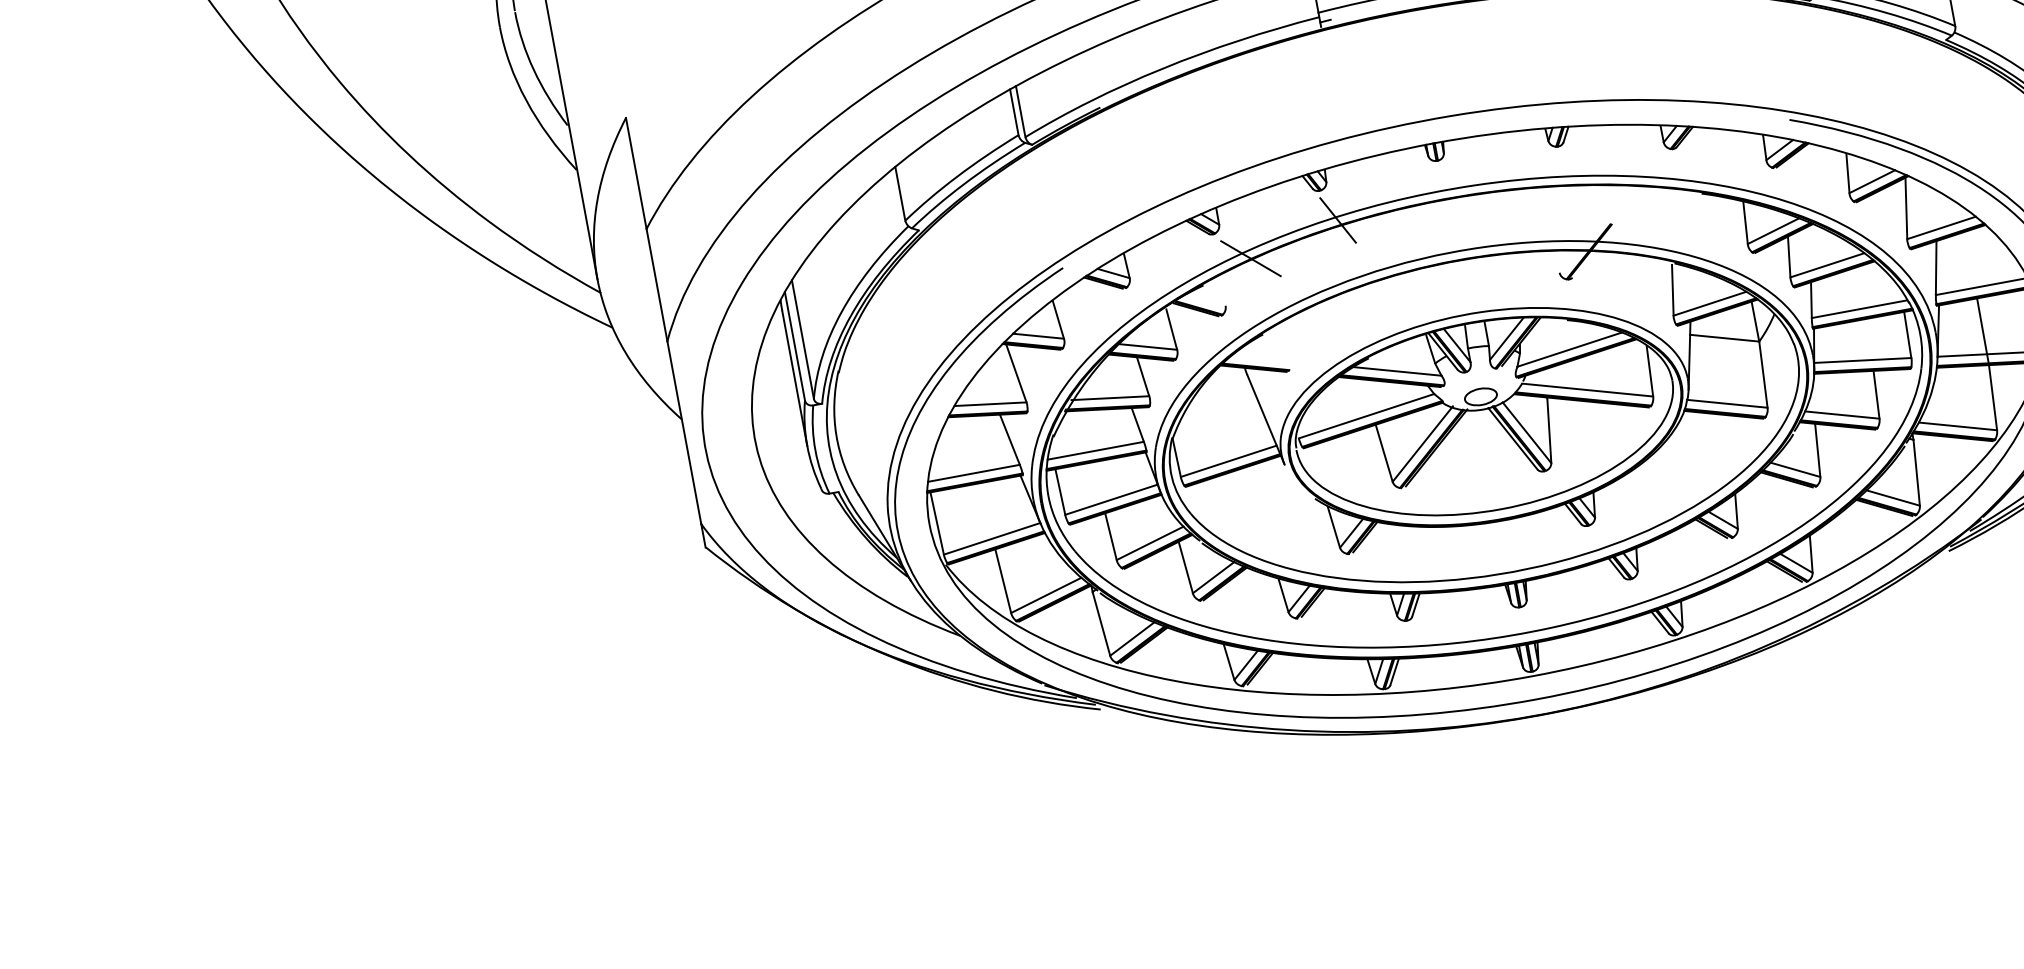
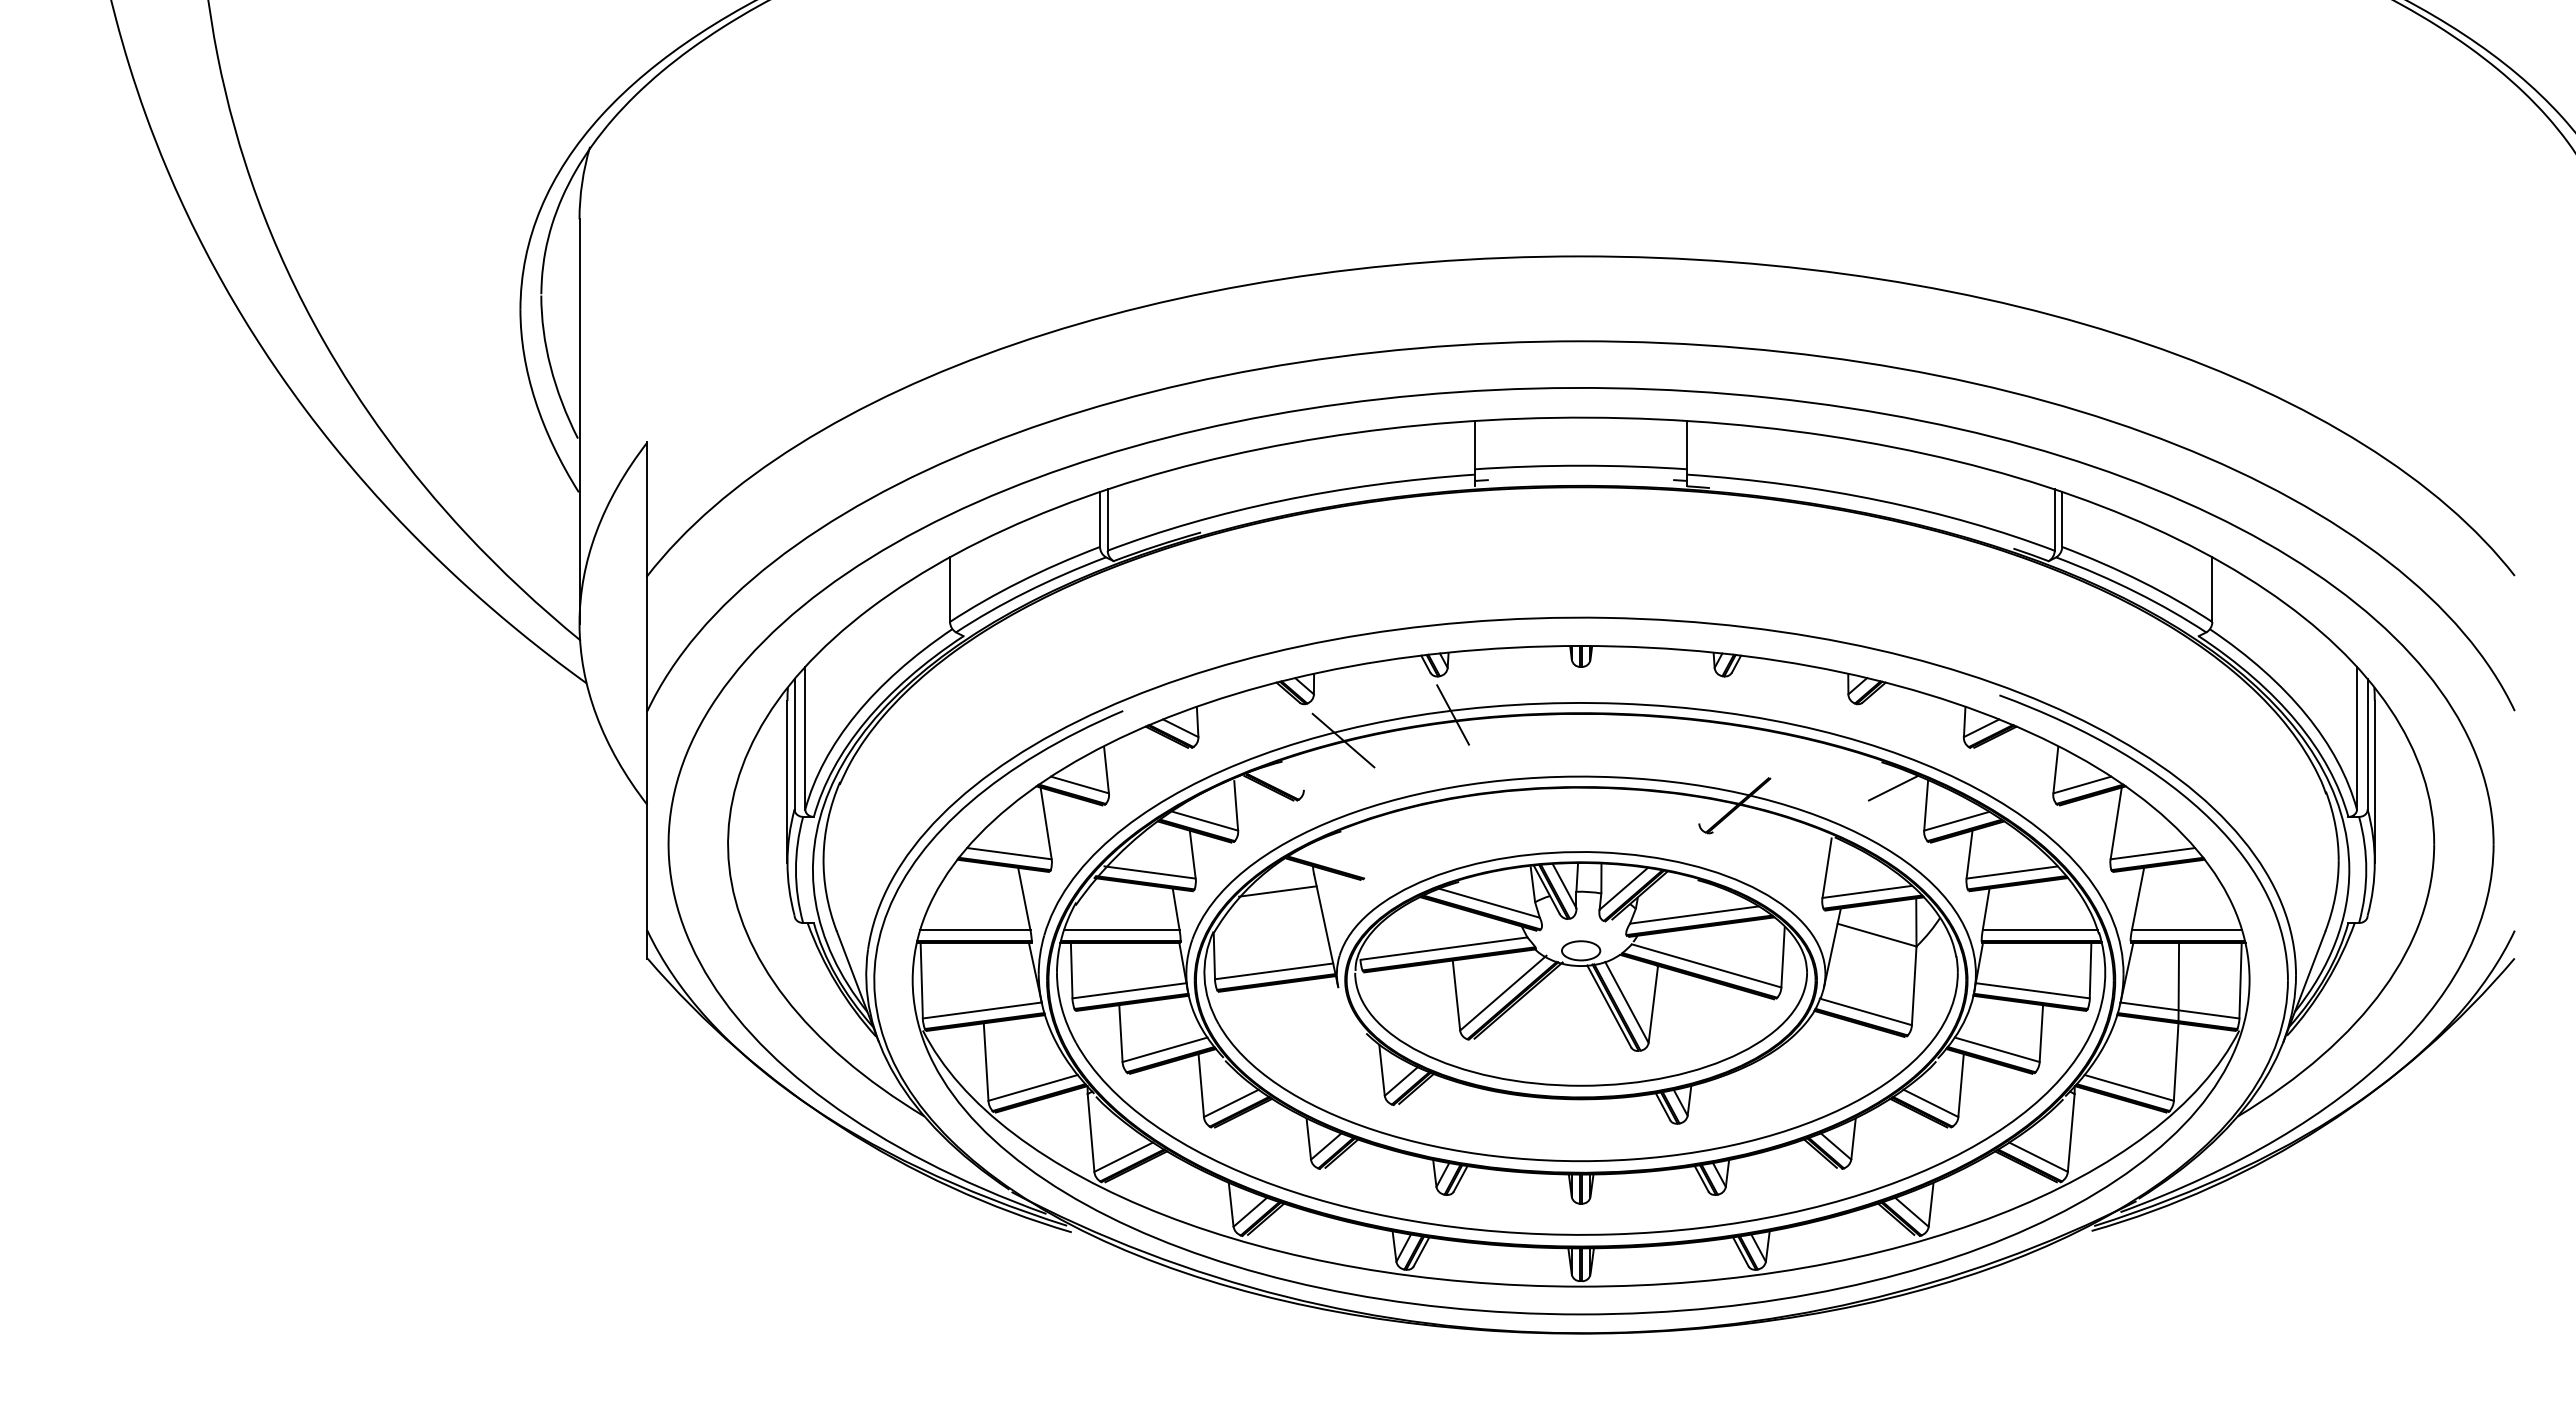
line: (1715, 212) -> (1893, 787), added
line: (1219, 394) -> (1277, 891), added

